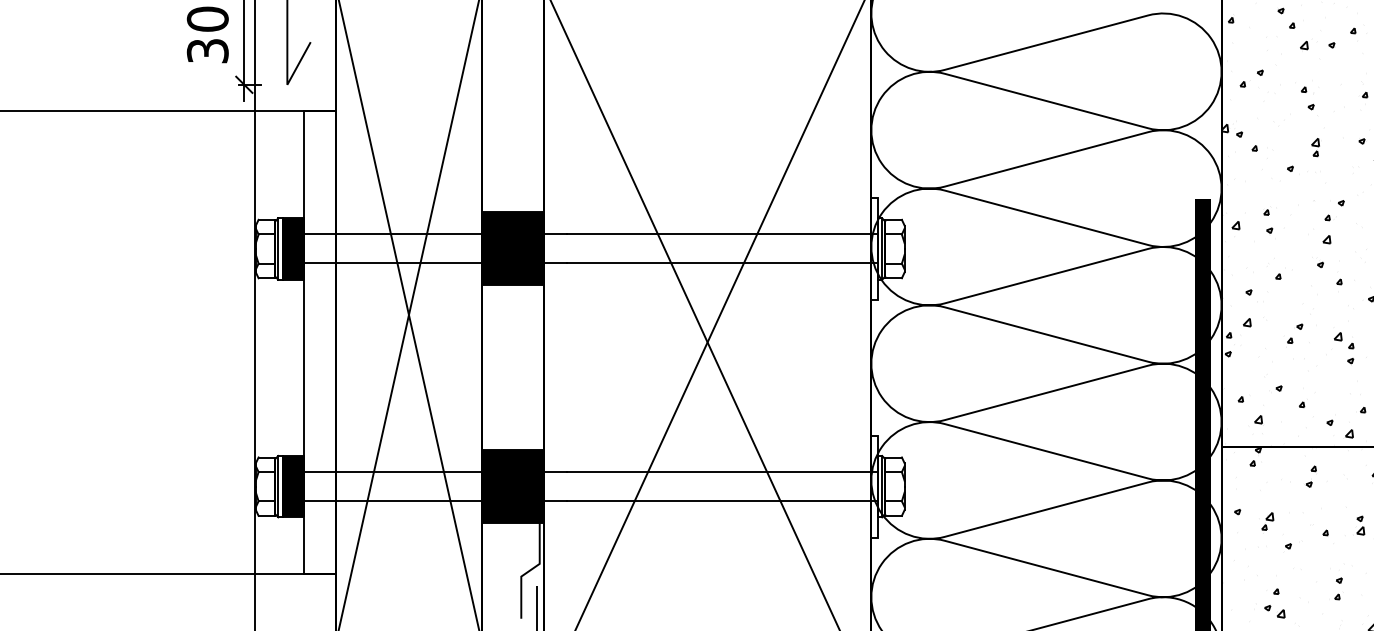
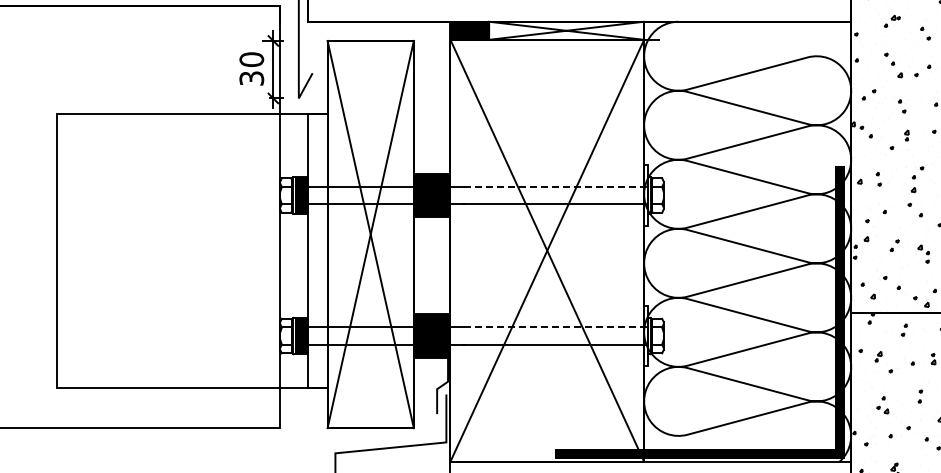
line: (721, 233) -> (555, 186), solid -> dashed
line: (721, 472) -> (555, 327), solid -> dashed

